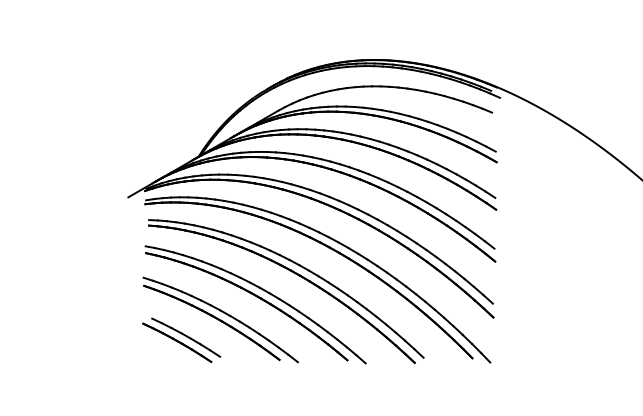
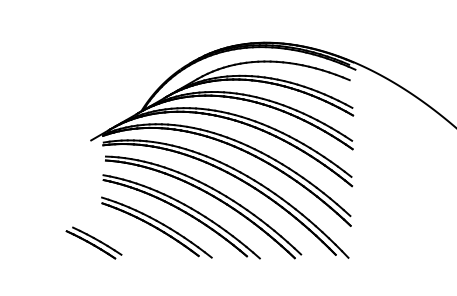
part: (180, 339) -> (93, 242), moved

